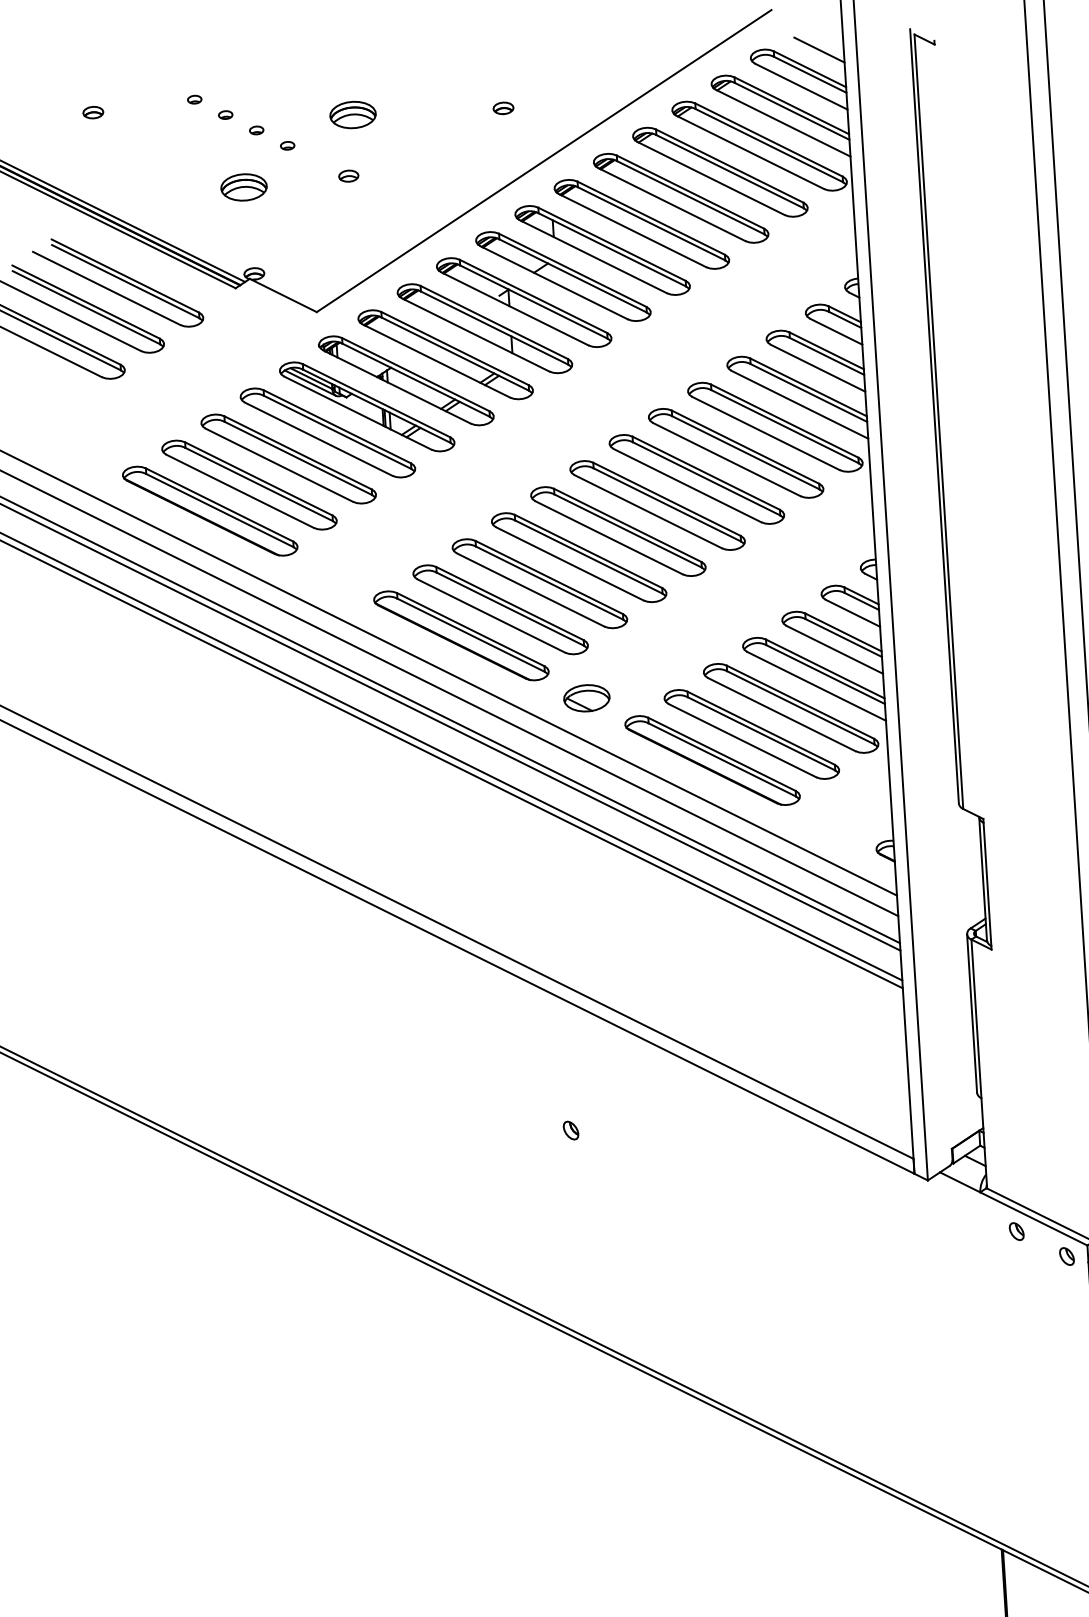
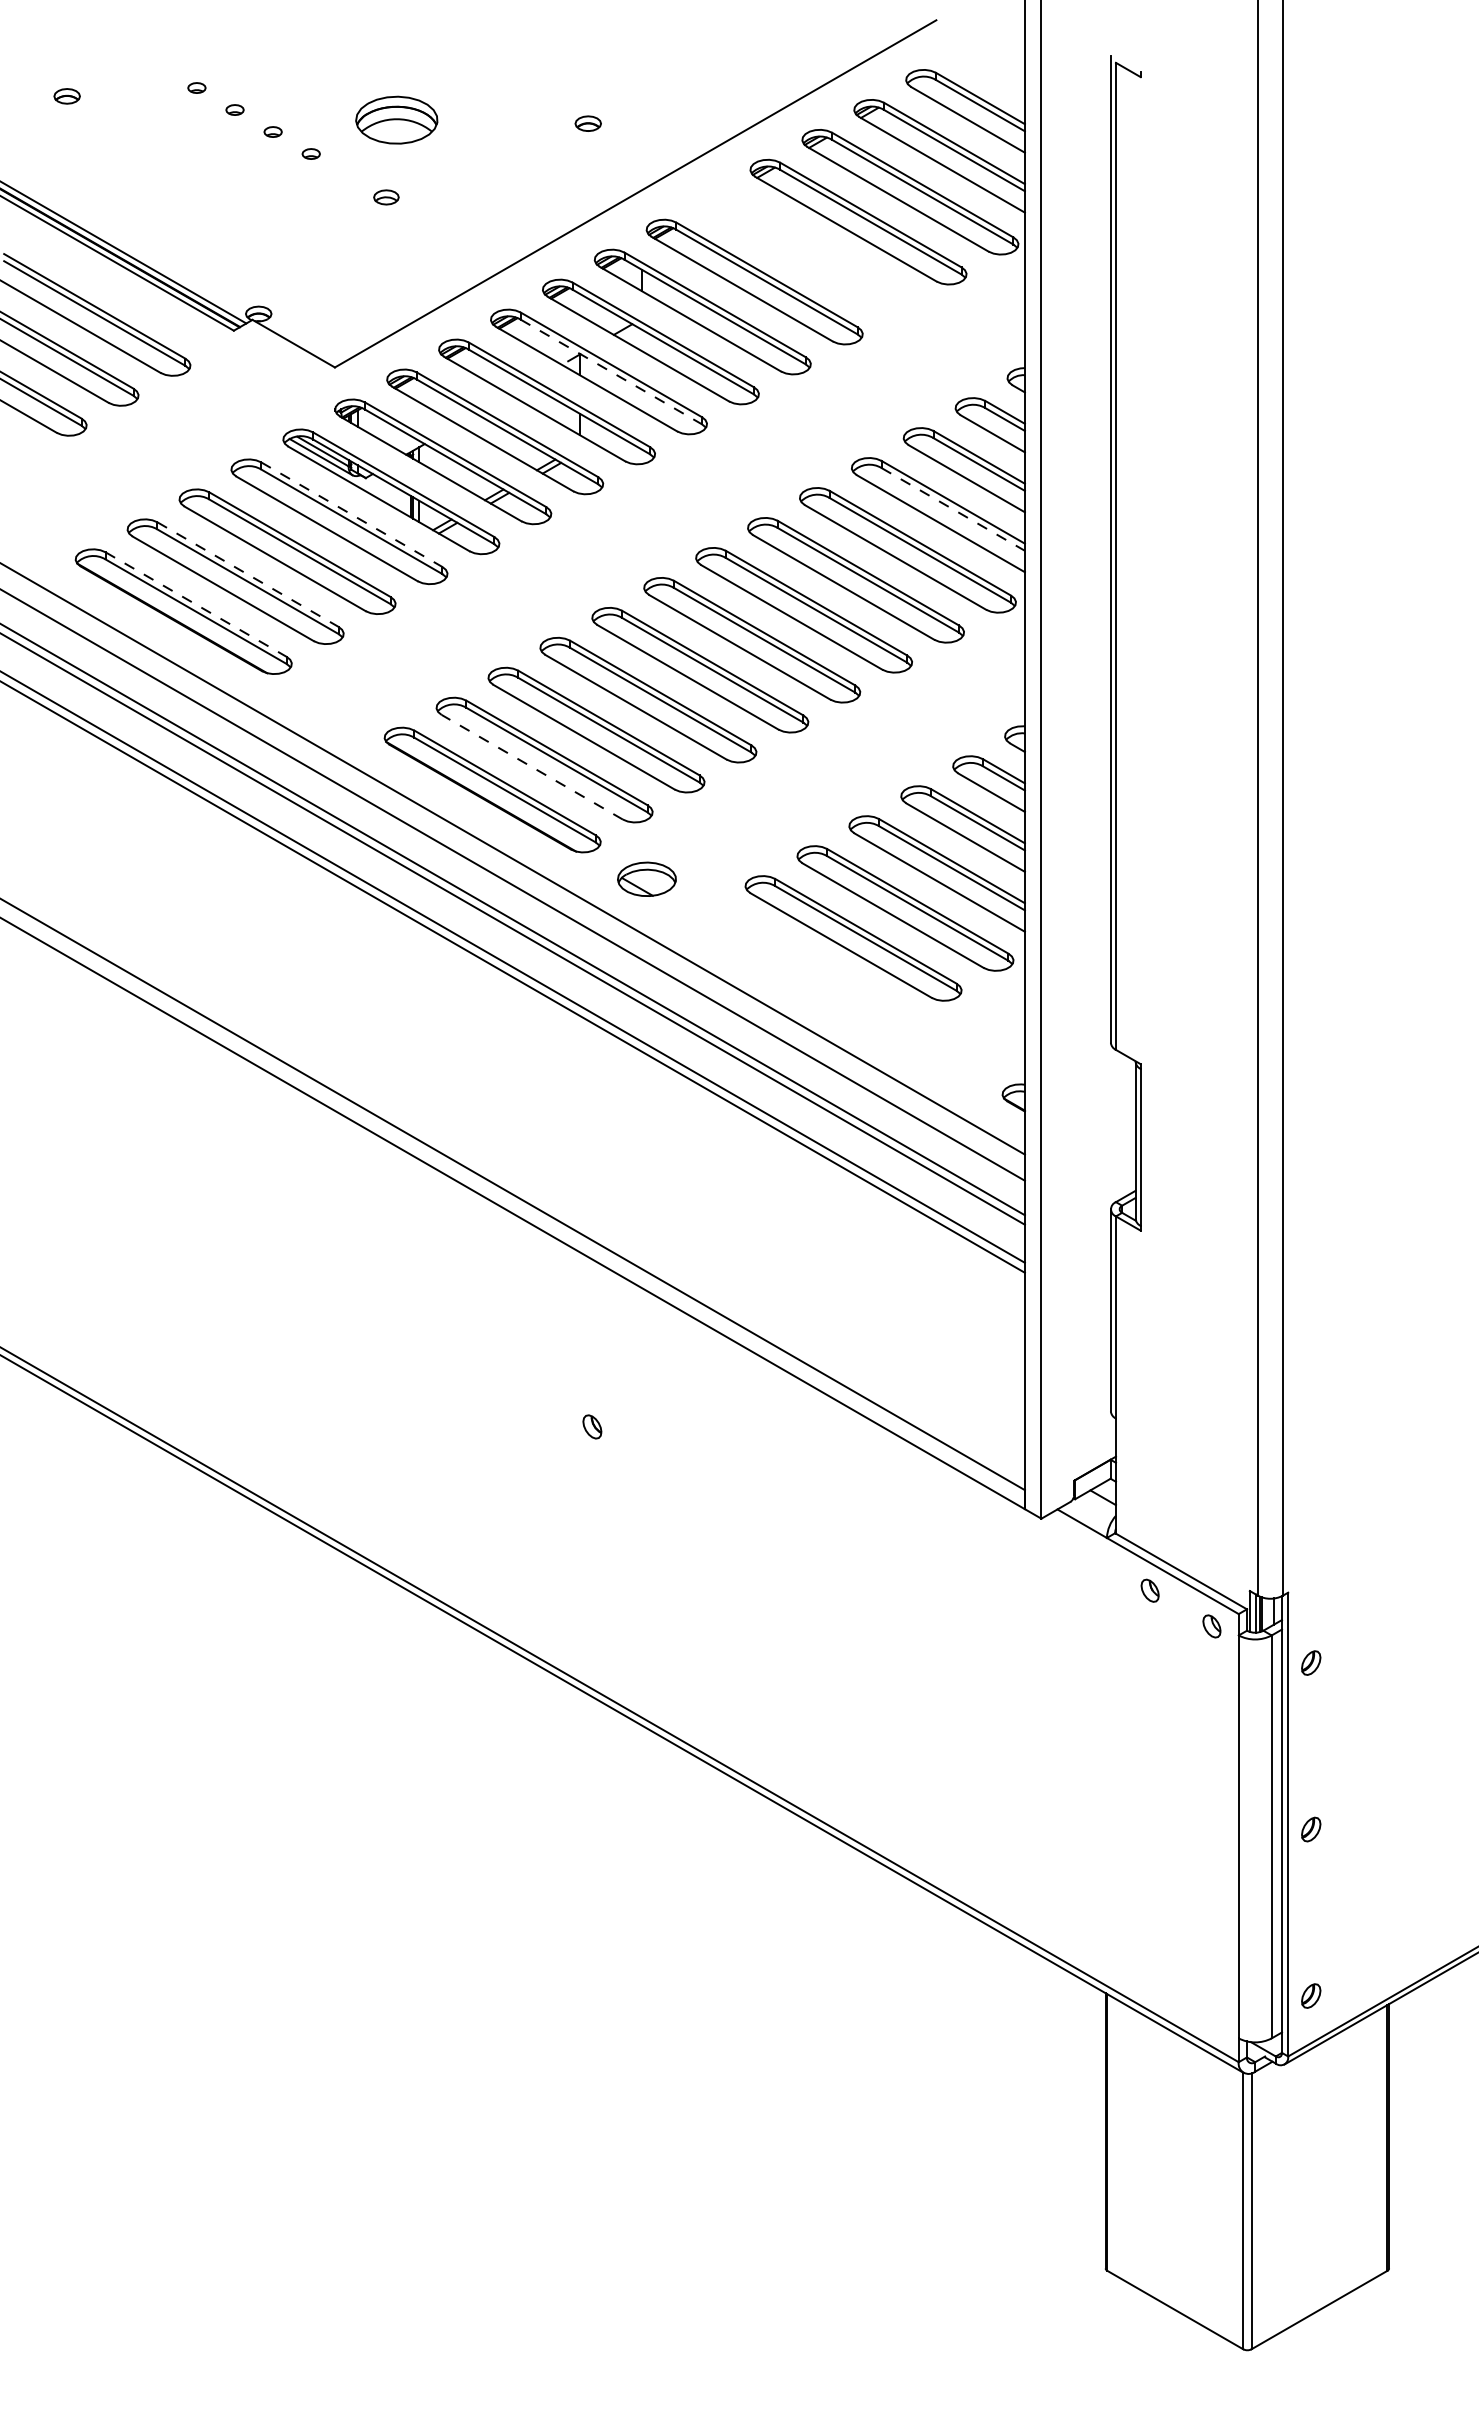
line: (819, 49) -> (993, 74), removed
part: (352, 114) -> (396, 119), size x1.4
part: (243, 186) -> (252, 202), removed
part: (681, 197) -> (806, 251), removed
line: (534, 302) -> (611, 372), solid -> dashed
line: (809, 393) -> (953, 509), solid -> dashed
line: (337, 426) -> (351, 514), solid -> dashed
line: (259, 478) -> (248, 574), solid -> dashed
line: (219, 504) -> (196, 604), solid -> dashed
line: (491, 616) -> (532, 767), solid -> dashed
part: (712, 760) -> (801, 968), removed

